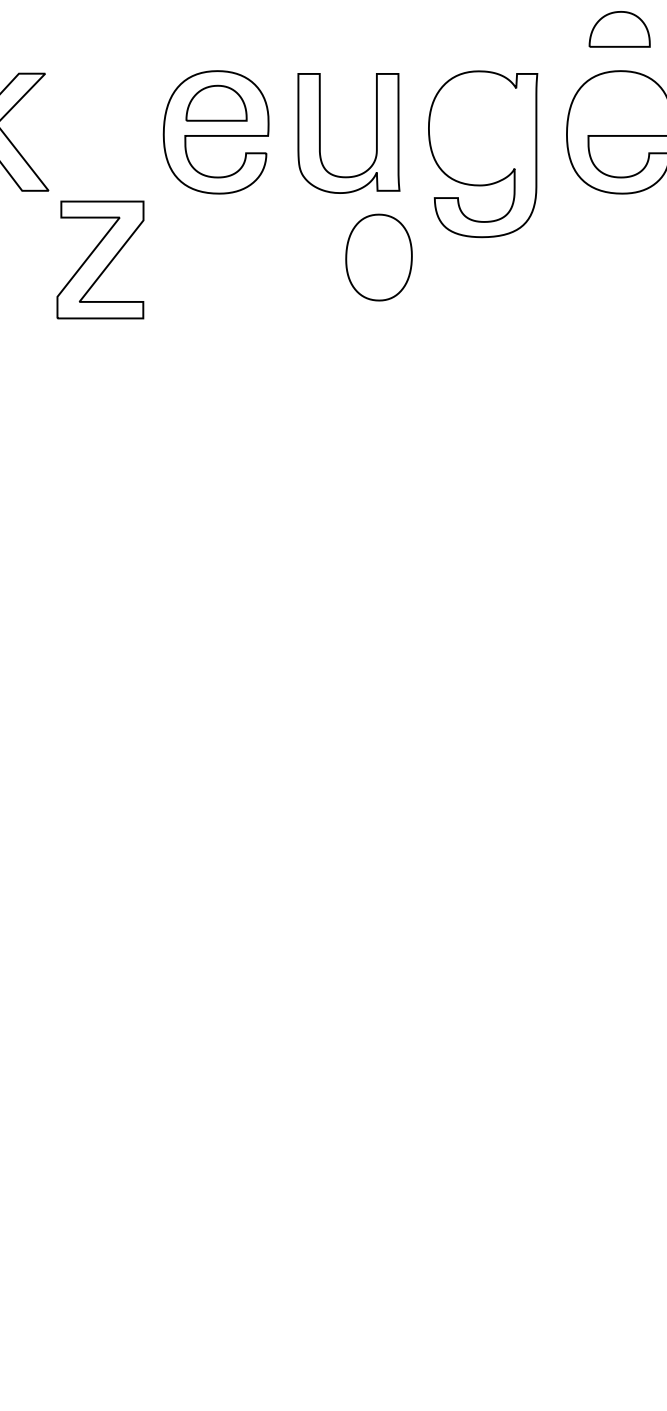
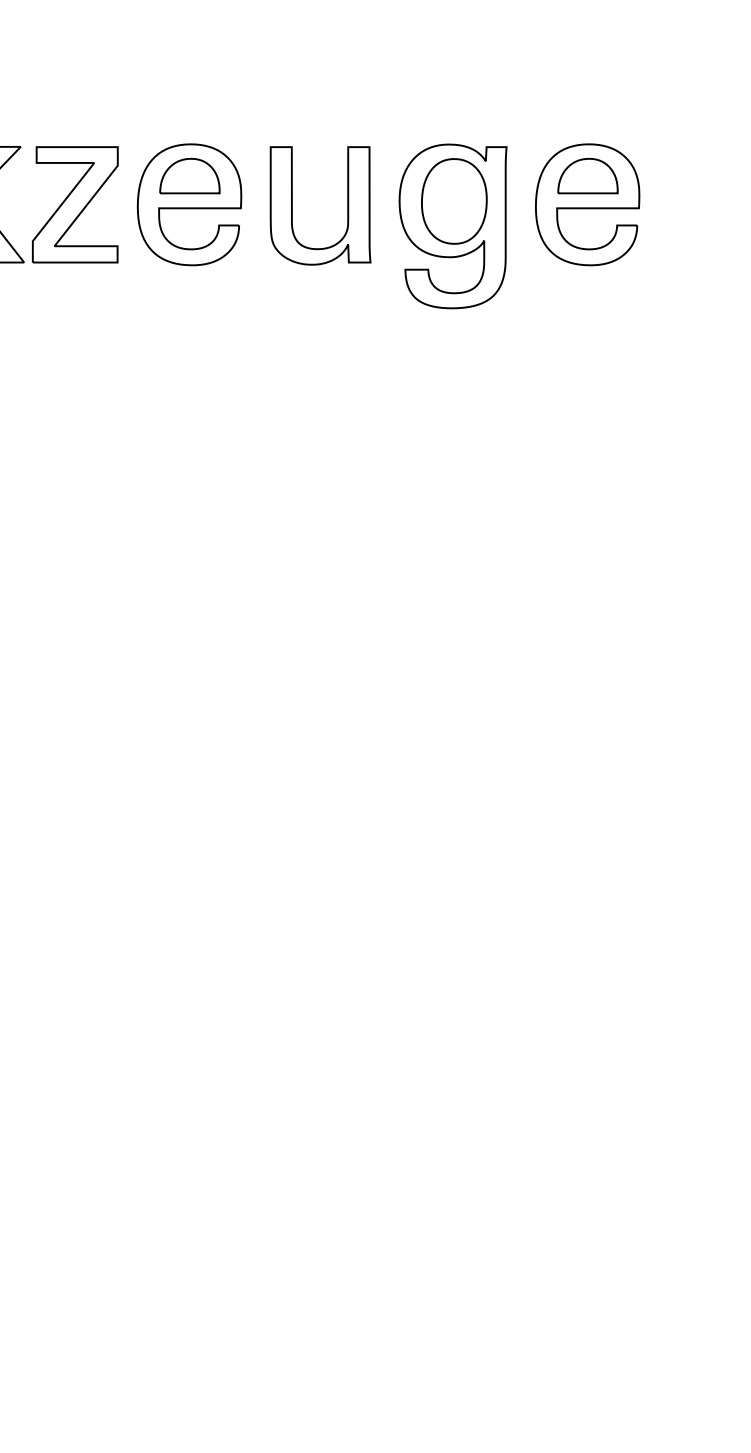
part: (619, 28) -> (587, 175), moved
part: (379, 257) -> (454, 201), moved
part: (100, 259) -> (75, 204), moved

